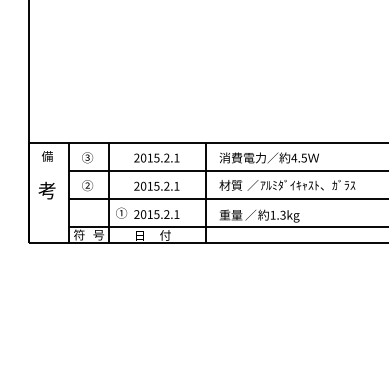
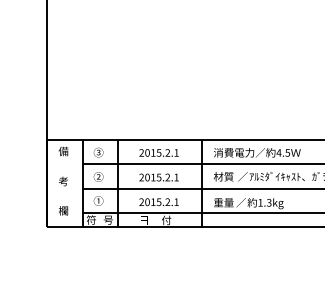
part: (47, 190) -> (63, 181), size x0.62
part: (121, 212) -> (98, 200), moved
part: (47, 224) -> (63, 210), added

